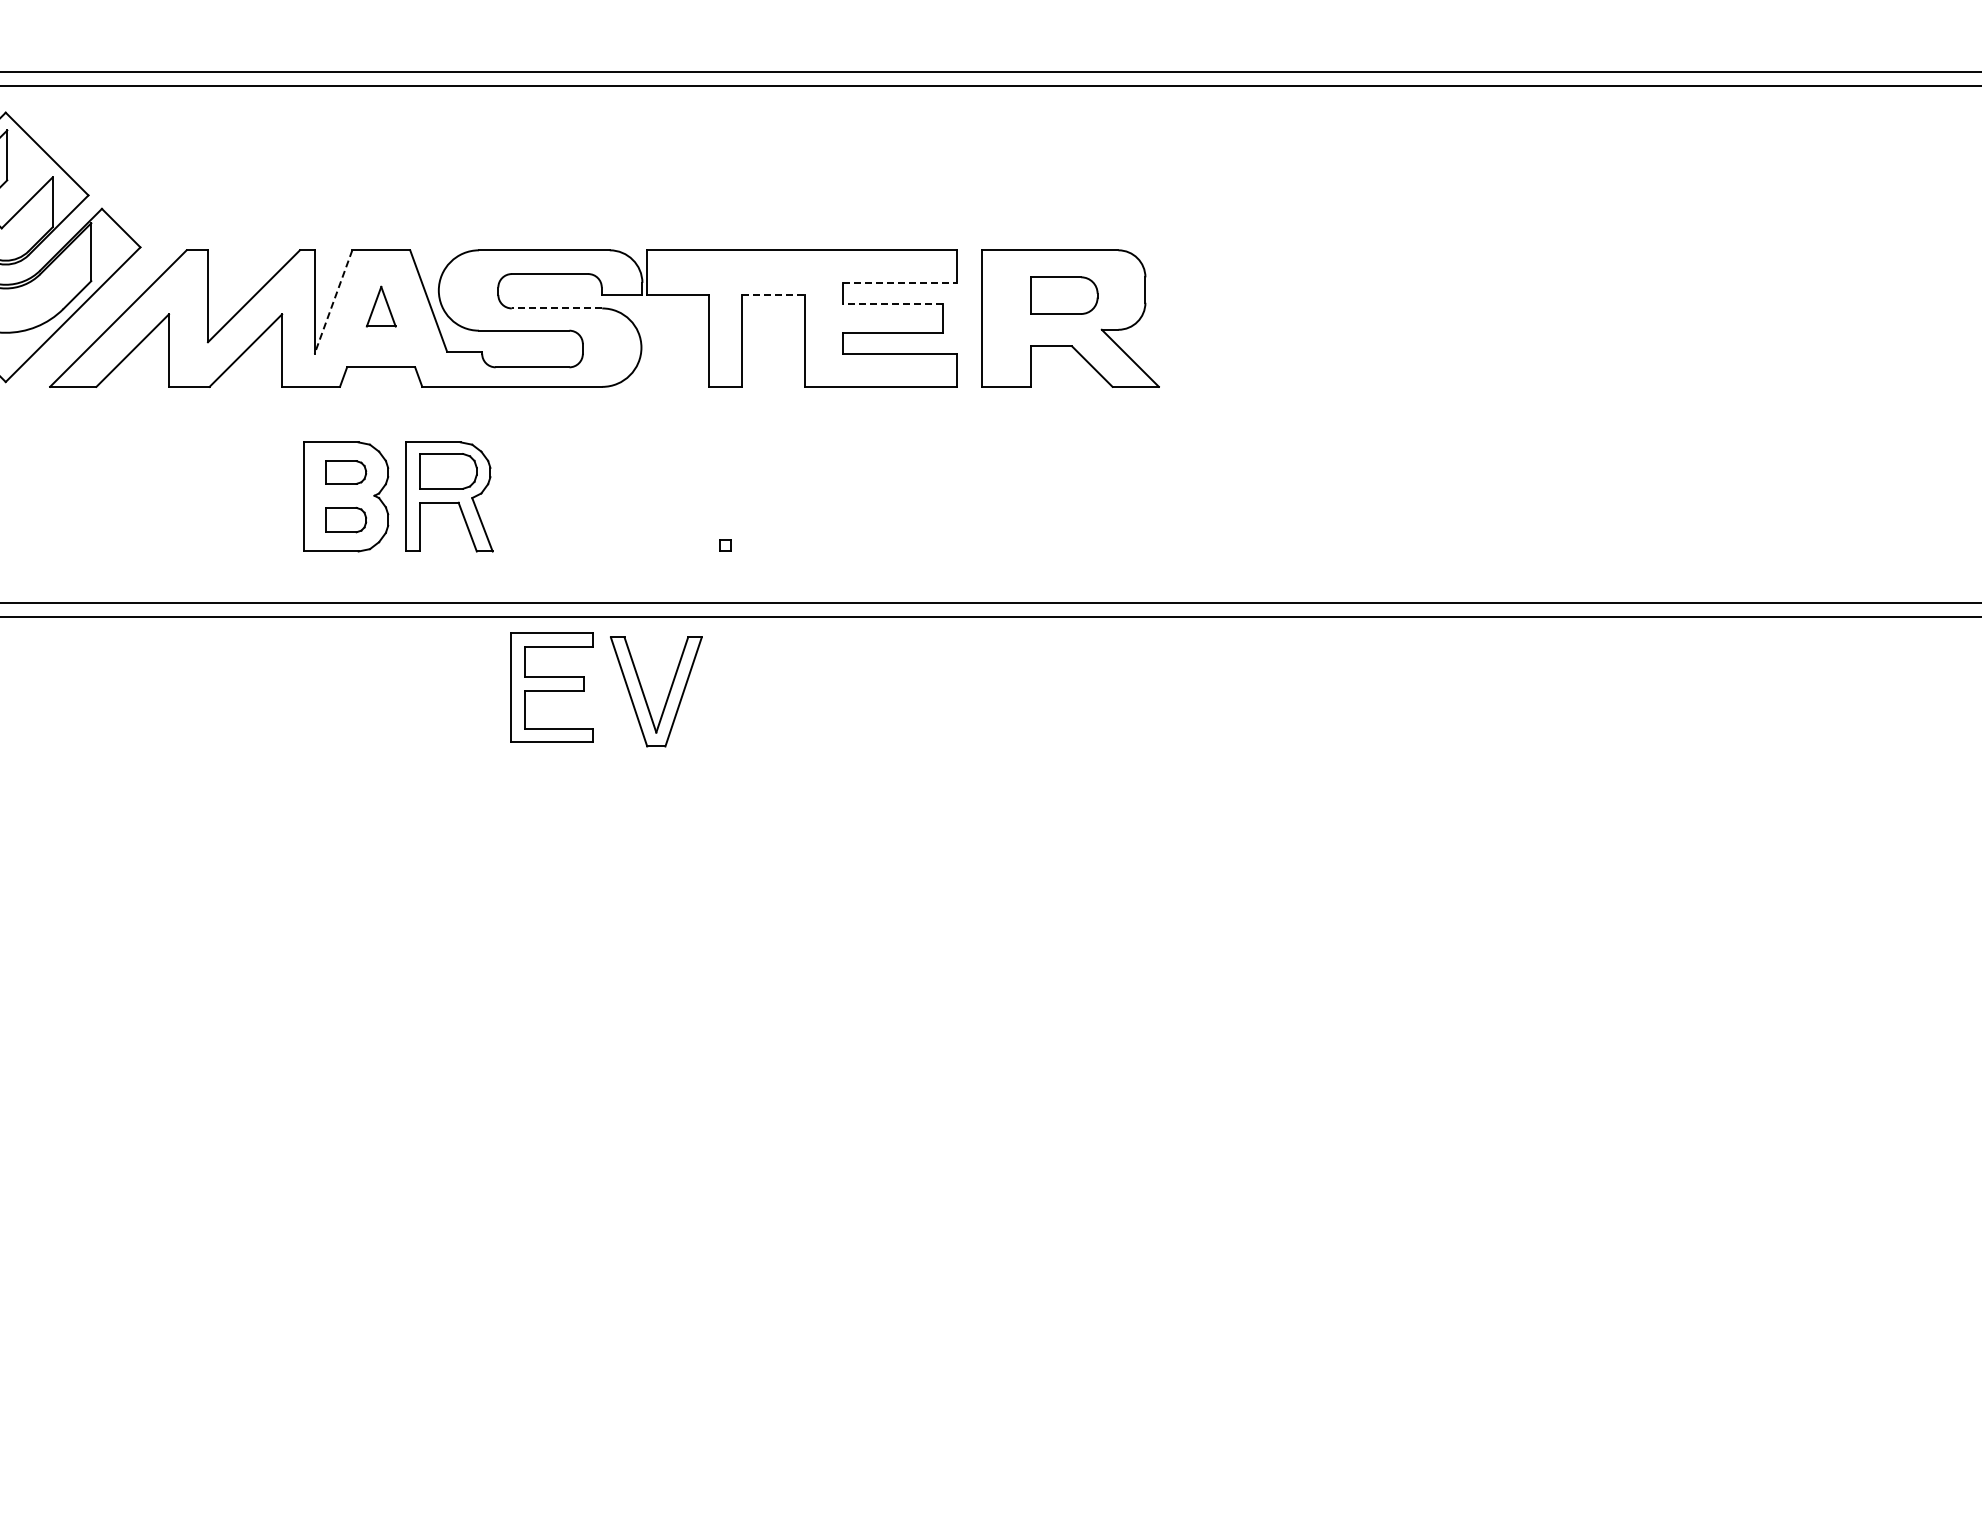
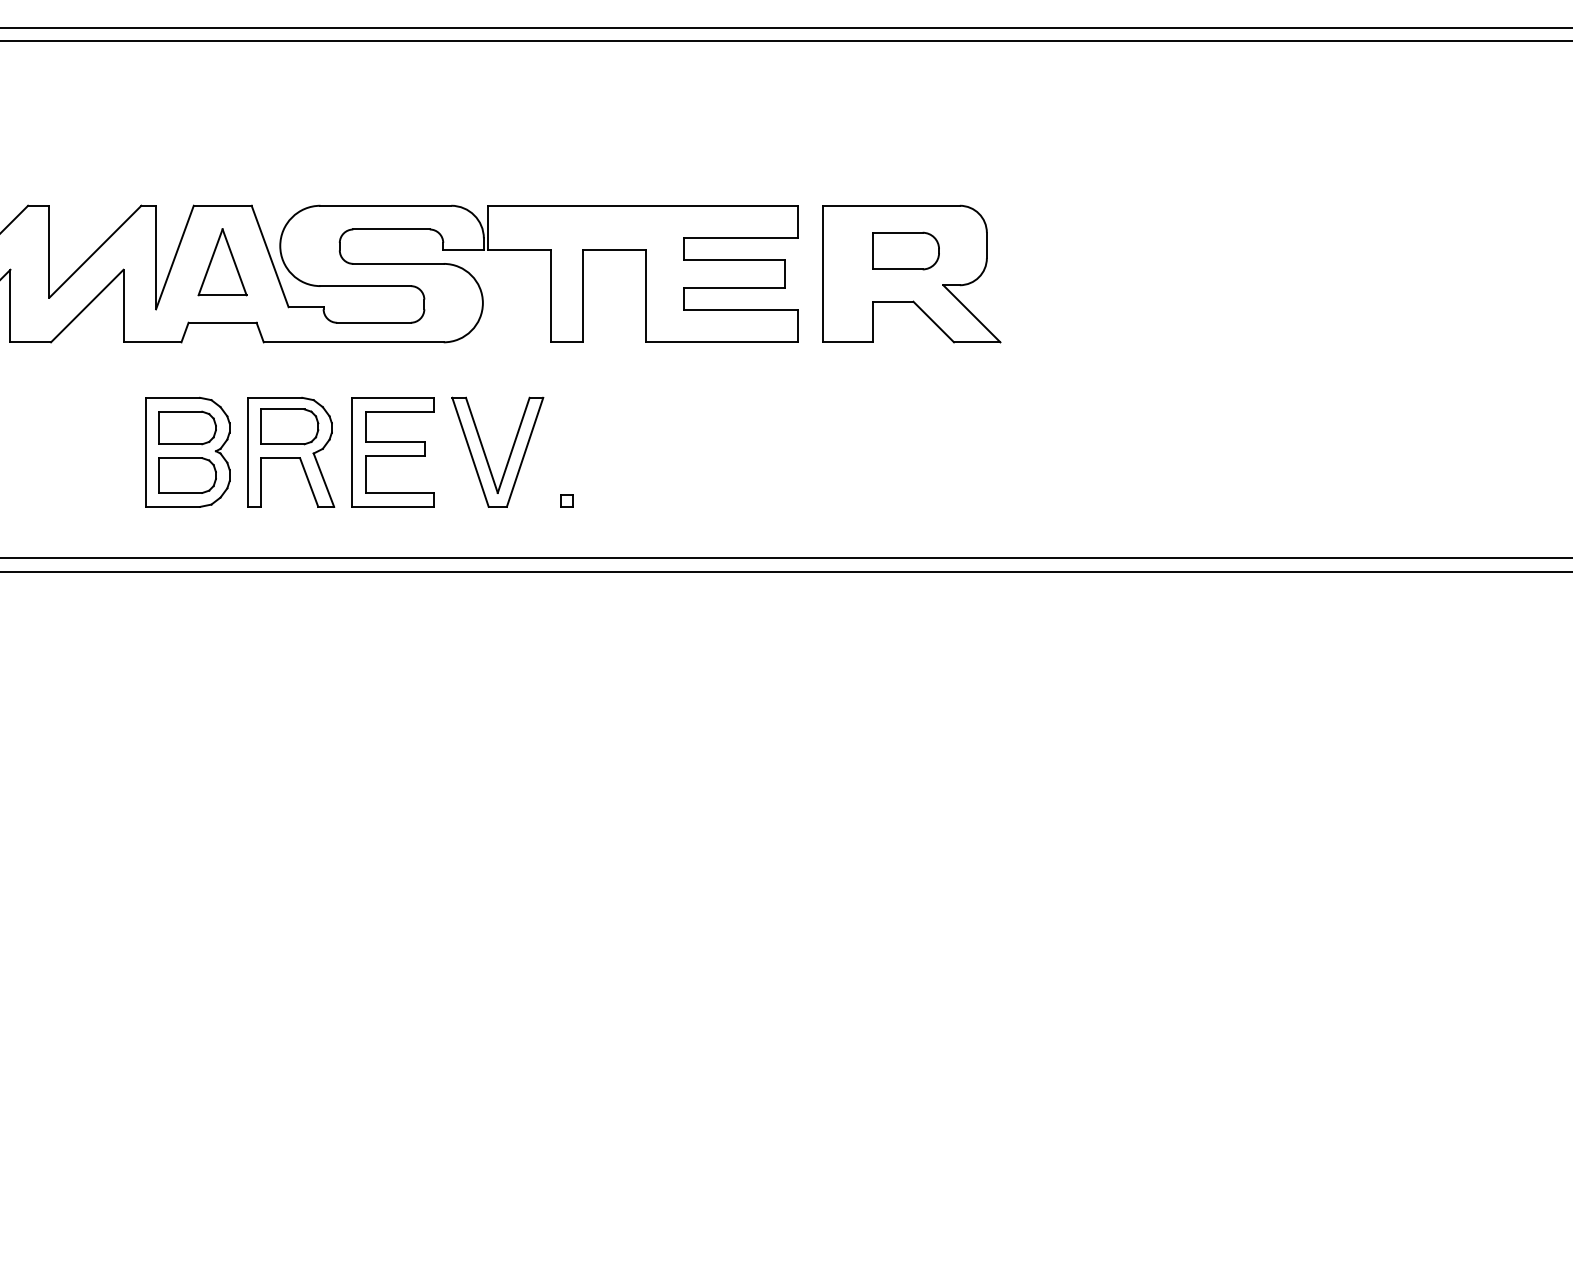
line: (900, 283) -> (741, 238), dashed -> solid
line: (773, 294) -> (614, 249), dashed -> solid
line: (333, 302) -> (174, 257), dashed -> solid
line: (892, 304) -> (733, 259), dashed -> solid
part: (381, 306) -> (222, 261), size x1.67
line: (556, 308) -> (397, 263), dashed -> solid
part: (346, 472) -> (187, 427), size x1.43
part: (346, 519) -> (187, 474), size x1.43
part: (551, 687) -> (392, 451), moved
part: (667, 695) -> (508, 455), moved

